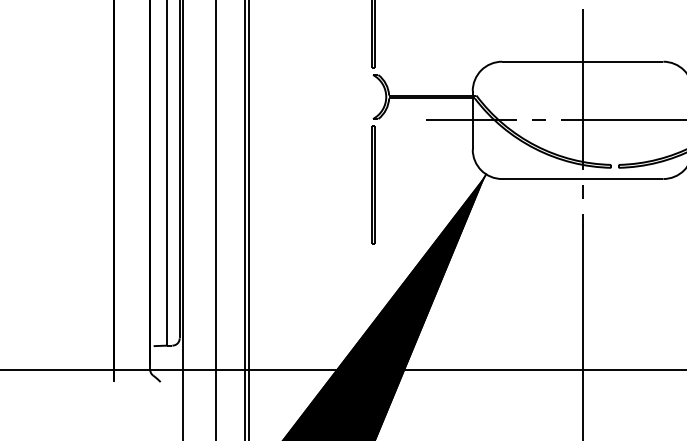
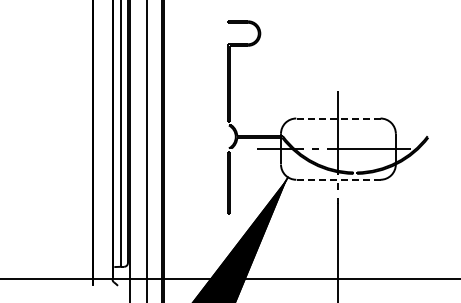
line: (580, 61) -> (337, 118), solid -> dashed
line: (580, 178) -> (337, 179), solid -> dashed

